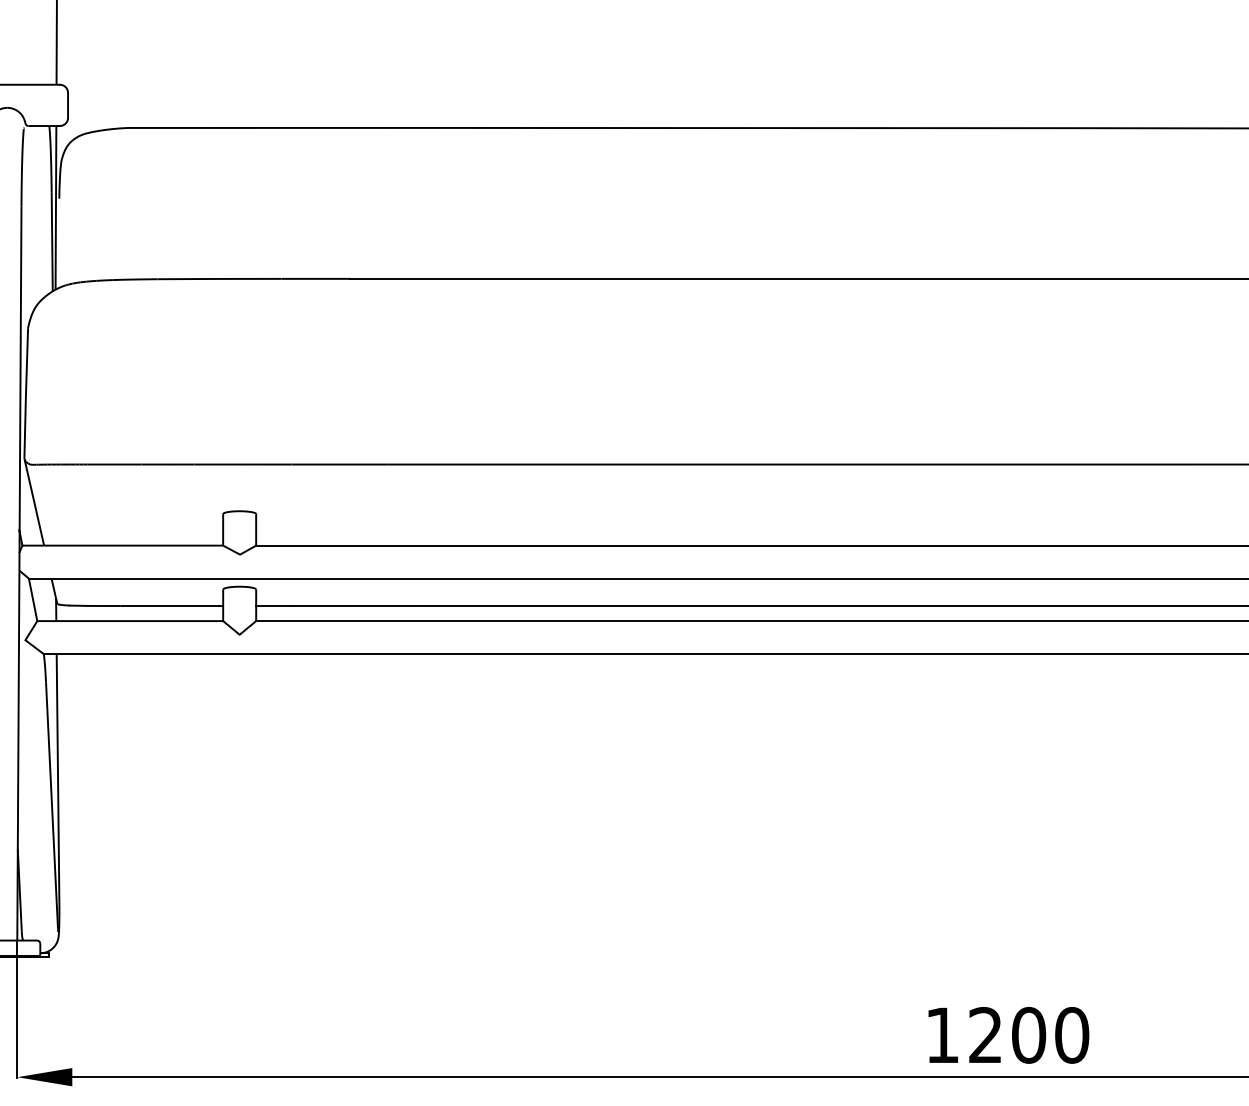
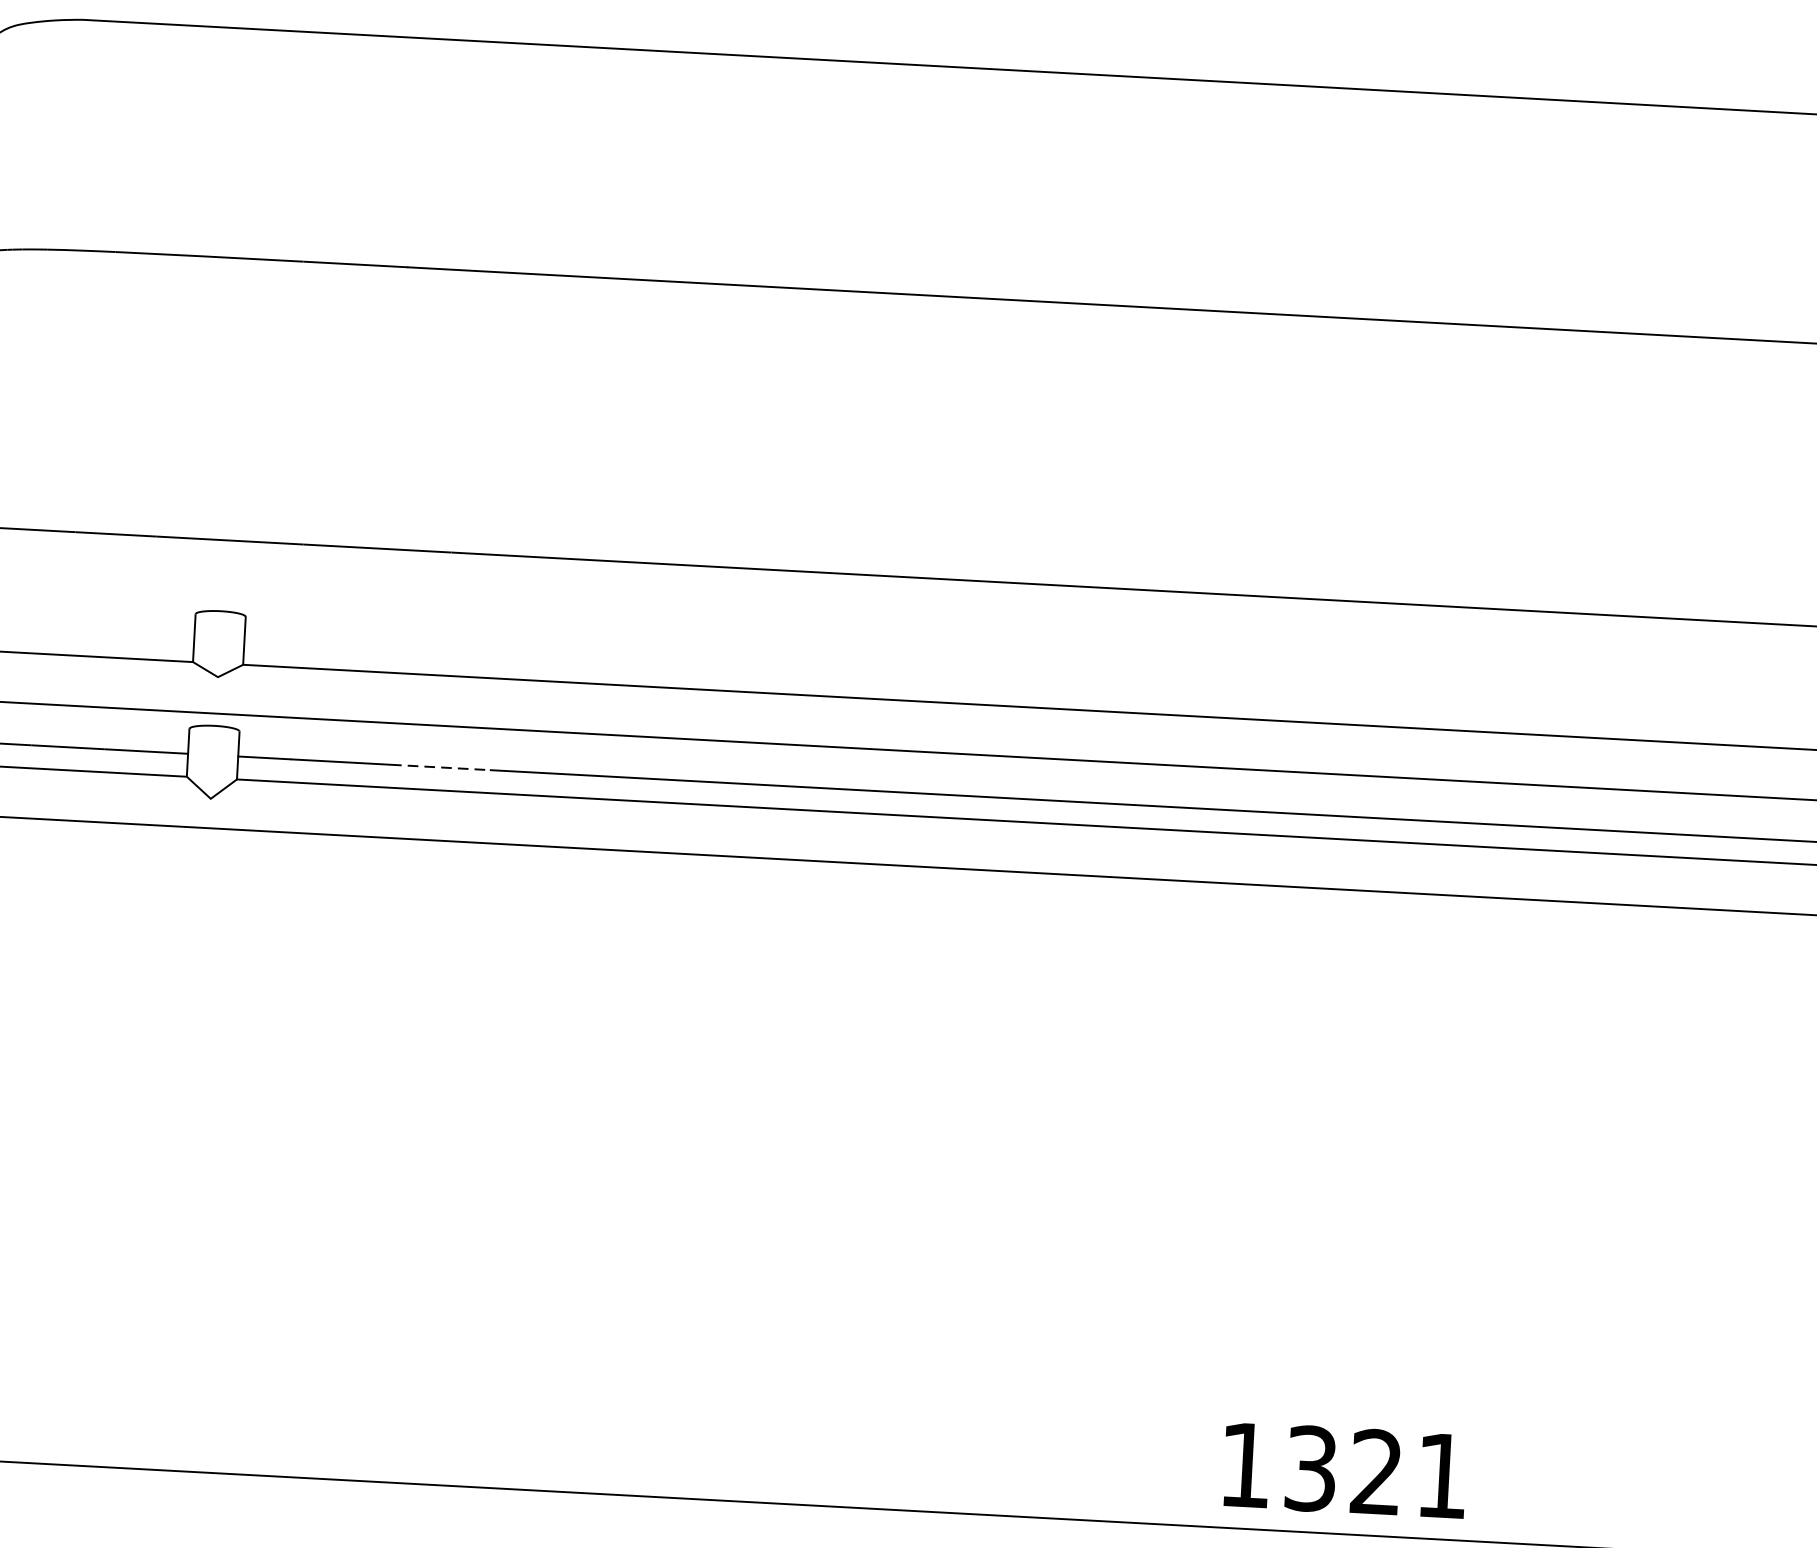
line: (389, 605) -> (440, 766), solid -> dashed
text: (1029, 1035) -> (1377, 1472), 1200 -> 1321

